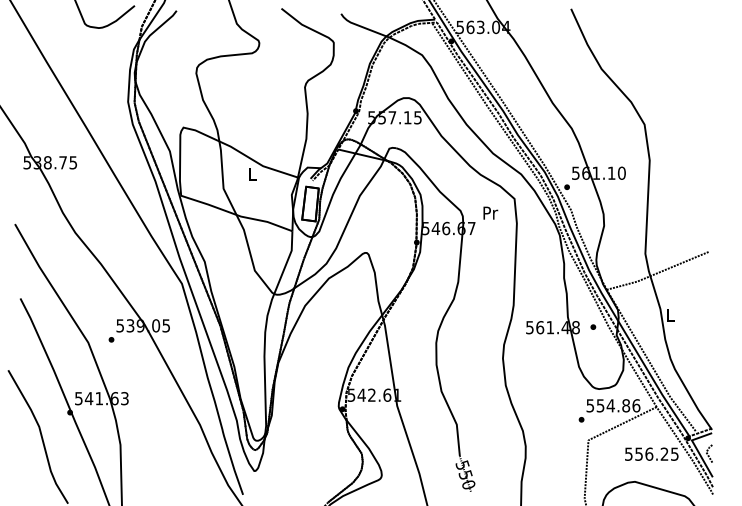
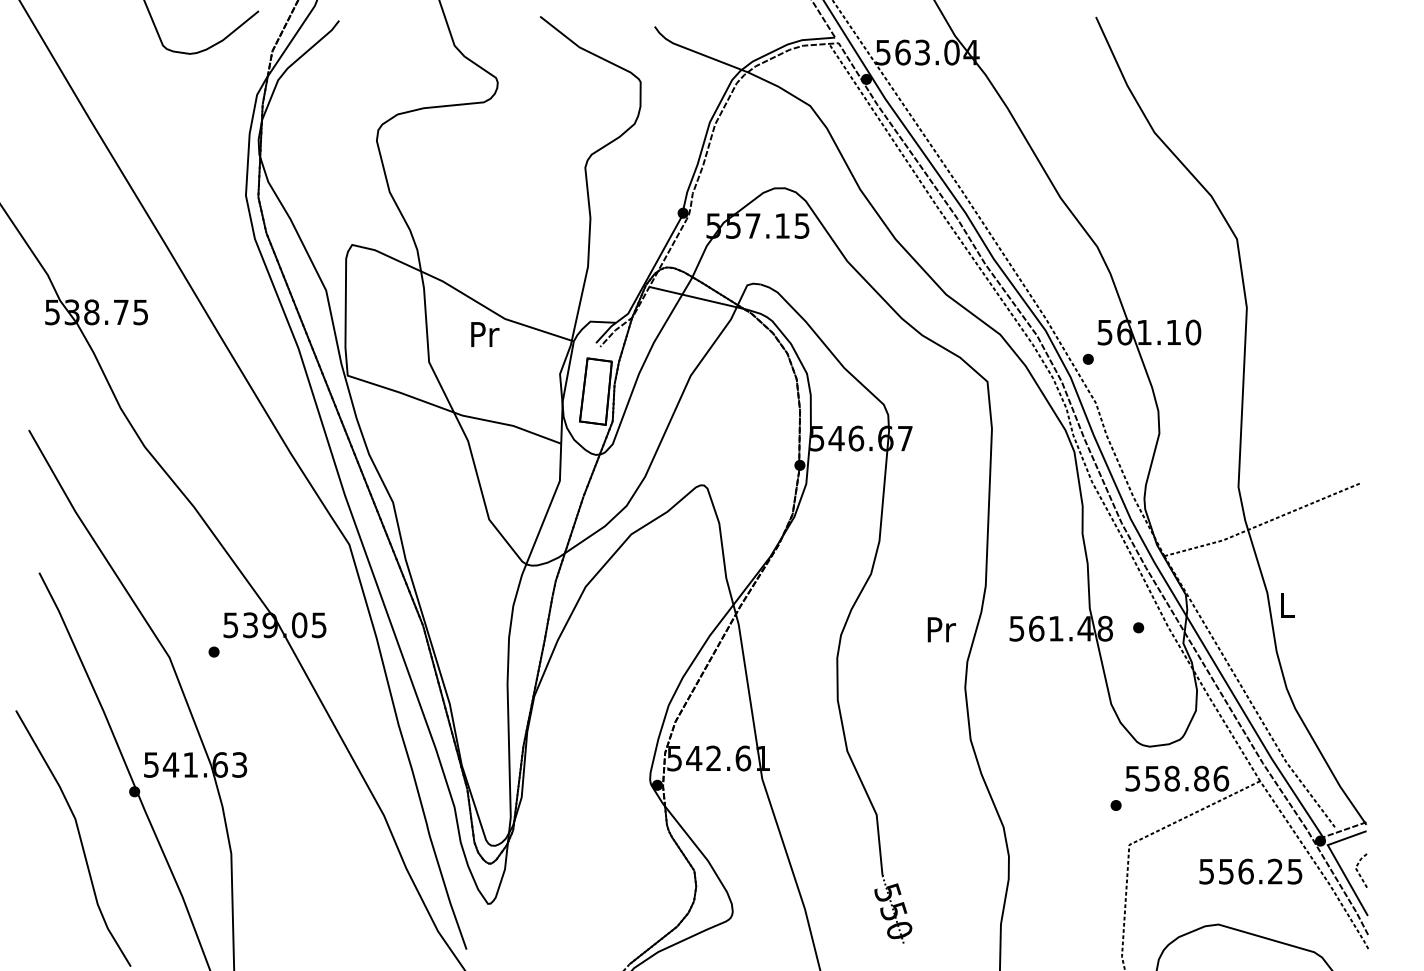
text: (252, 173) -> (484, 332), L -> Pr
text: (490, 212) -> (941, 628), moved
text: (610, 405) -> (1171, 778), 554.86 -> 558.86

